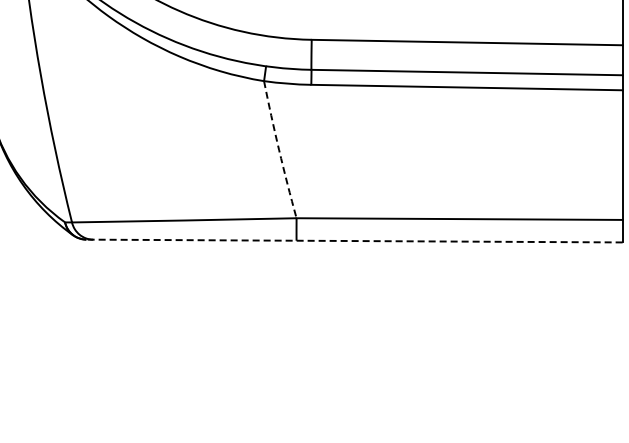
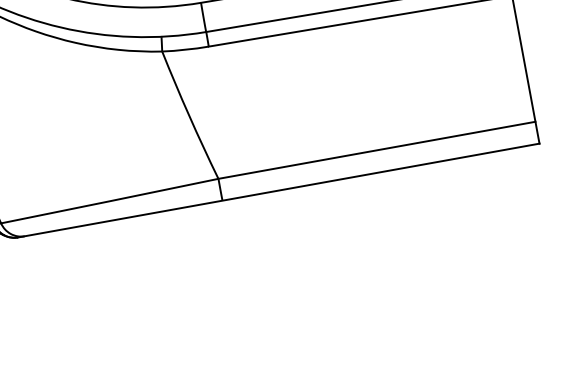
arc: (279, 149) -> (189, 115), dashed -> solid
line: (354, 241) -> (278, 191), dashed -> solid

